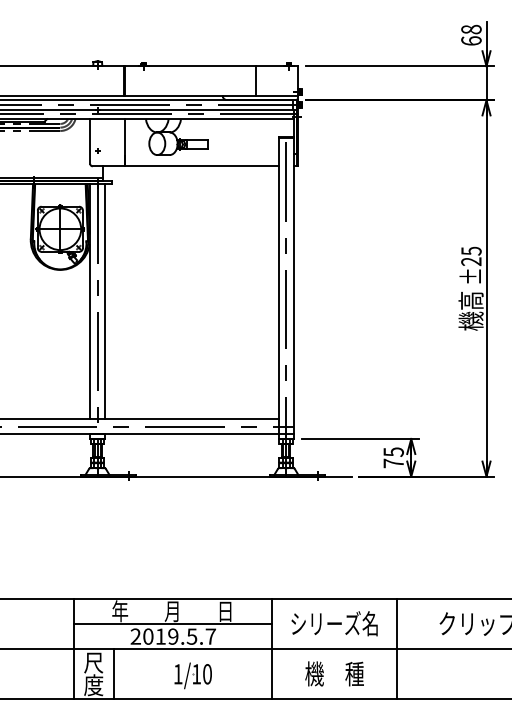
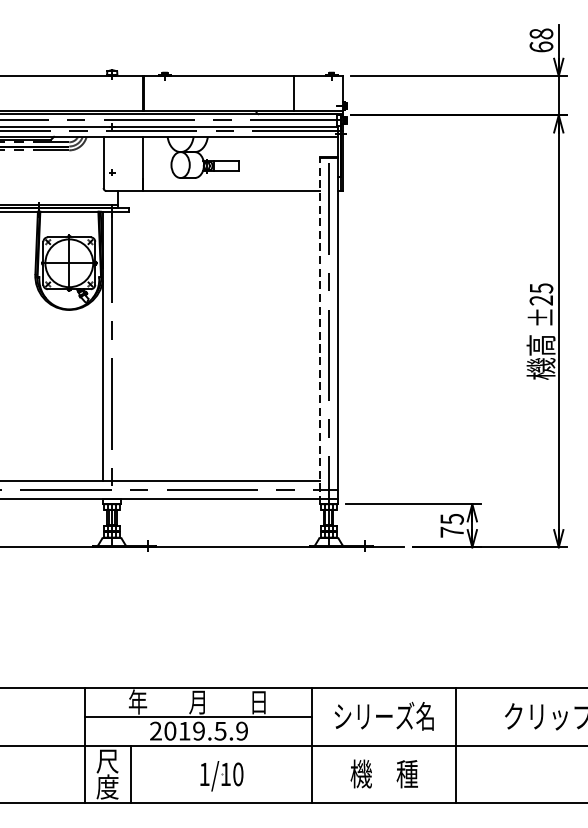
line: (278, 287) -> (319, 330), solid -> dashed
line: (105, 301) -> (121, 346), removed
text: (210, 636) -> (241, 731), 2019.5.7 -> 2019.5.9

